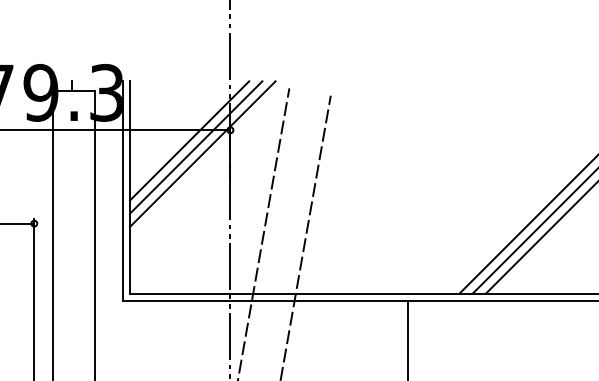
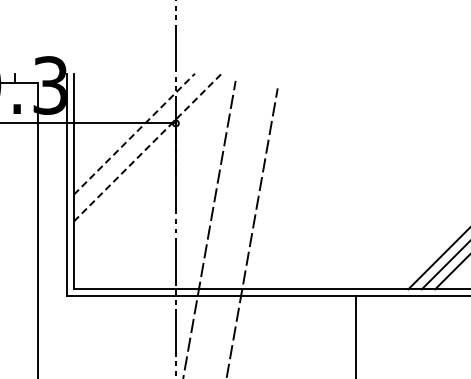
line: (189, 140) -> (134, 133), solid -> dashed
line: (196, 147) -> (141, 140), removed
line: (202, 154) -> (147, 148), solid -> dashed

